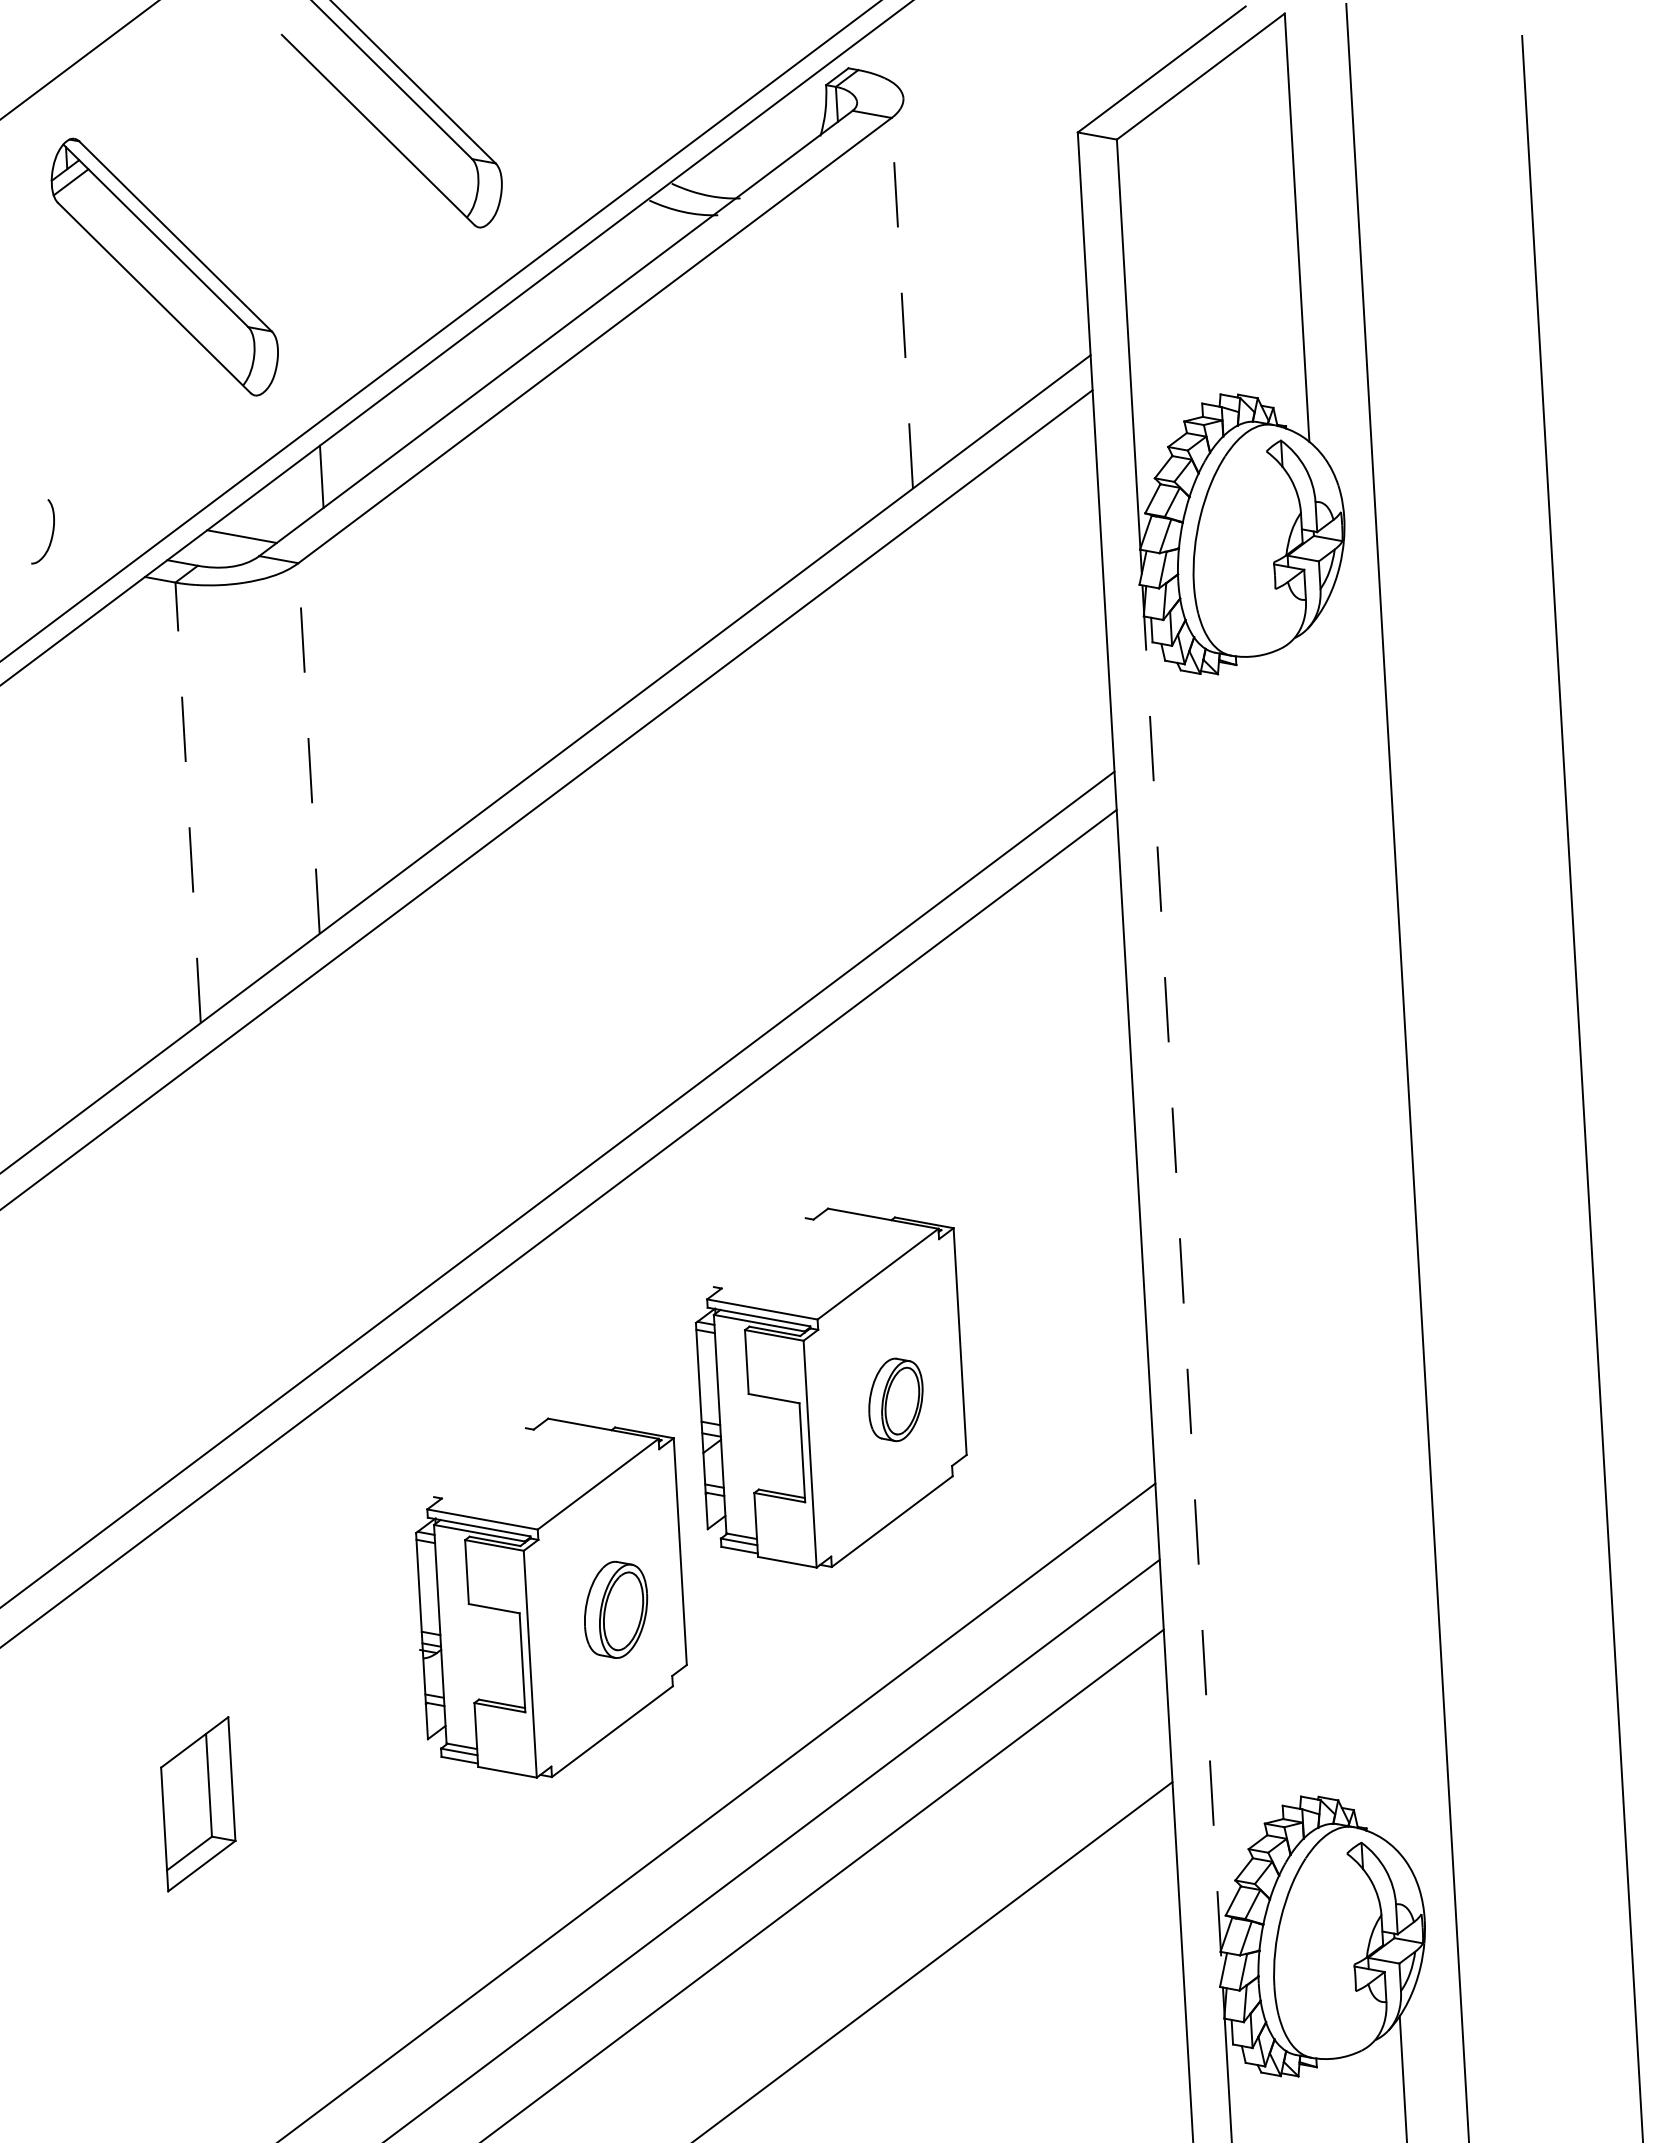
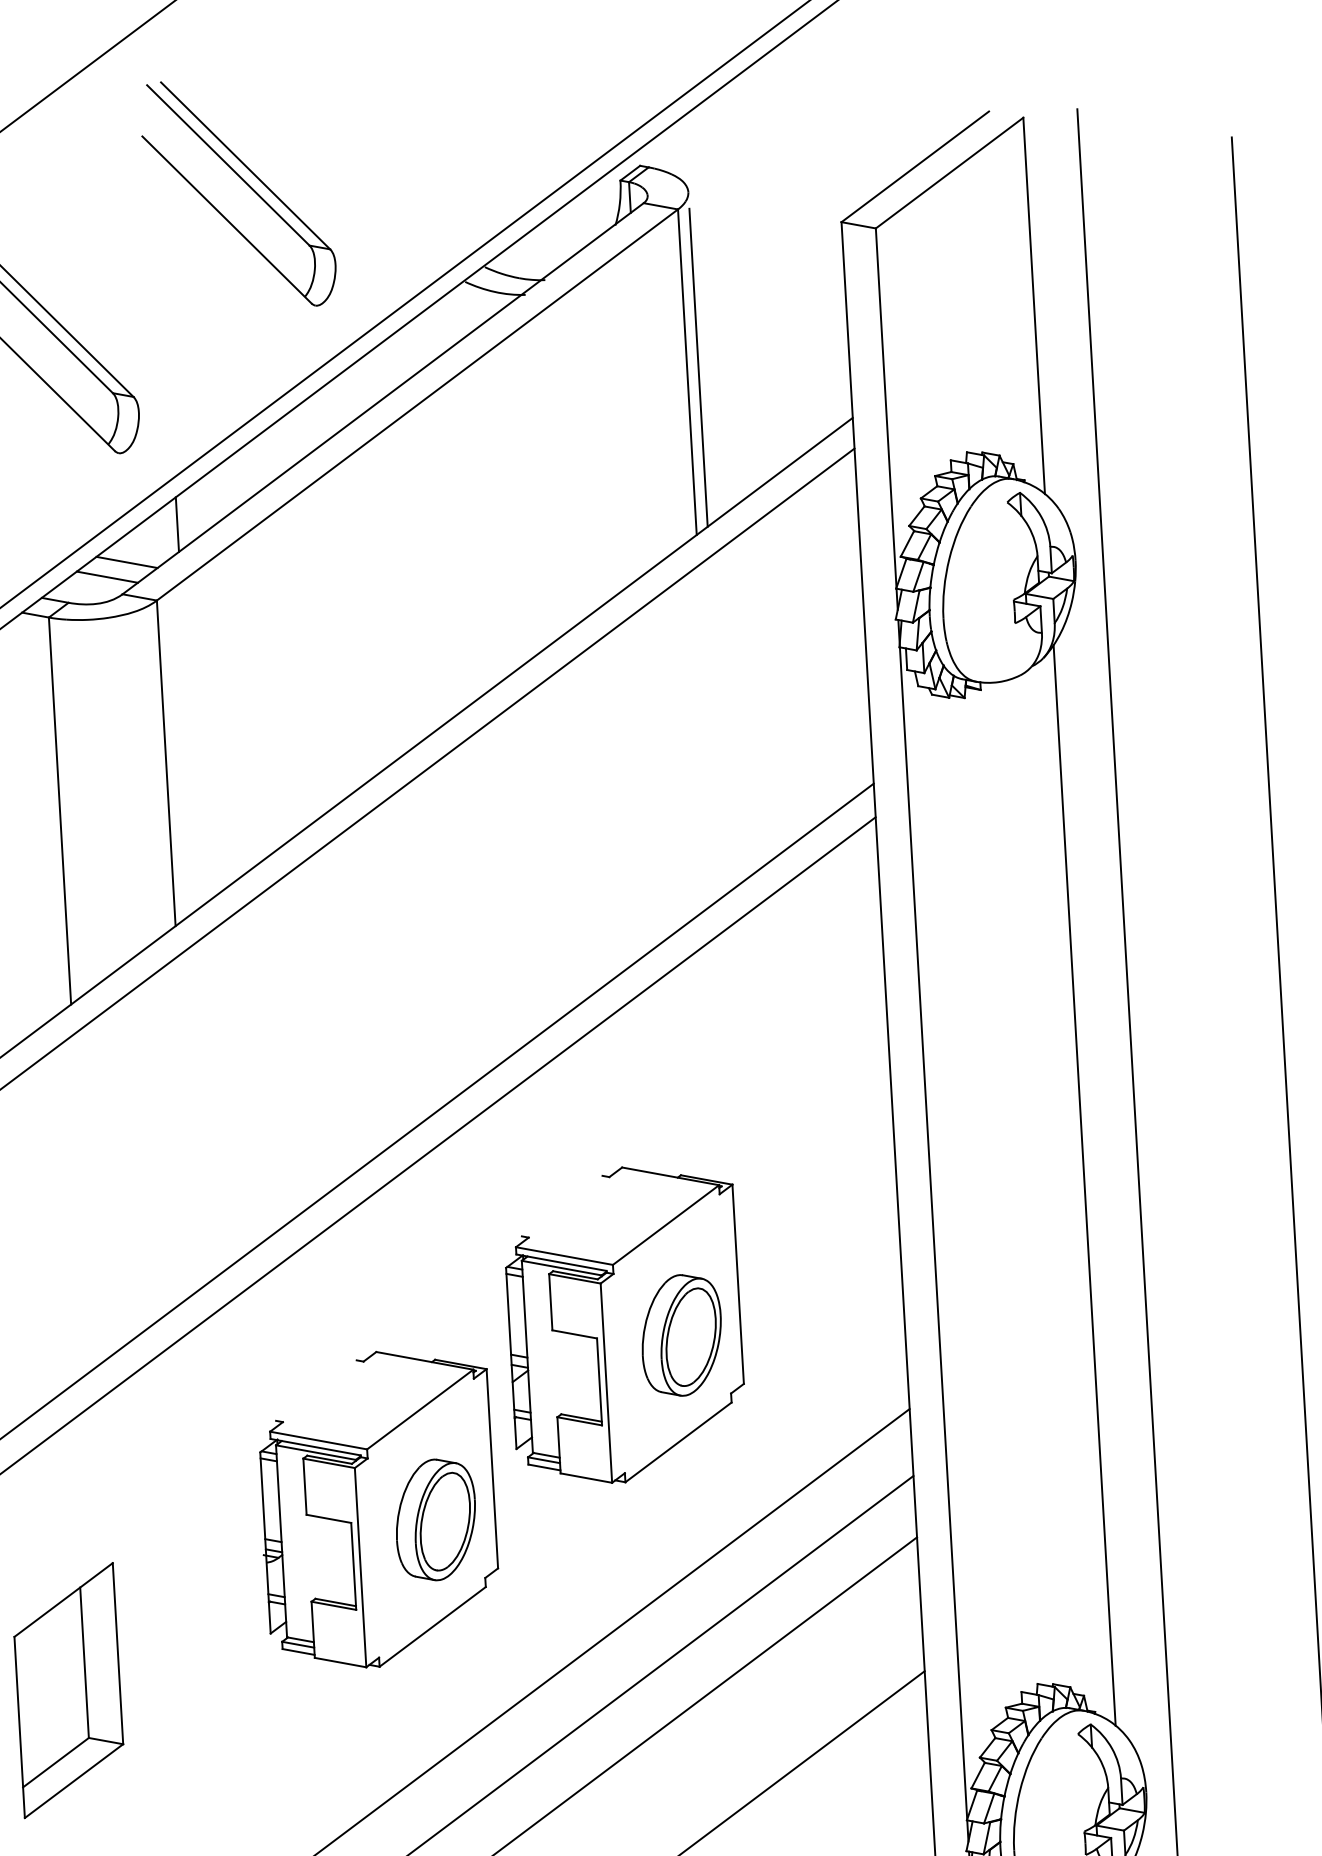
line: (914, 298) -> (698, 368), added
line: (902, 303) -> (687, 372), dashed -> solid
line: (264, 519) -> (127, 562), added
line: (309, 748) -> (166, 763), dashed -> solid
line: (188, 802) -> (60, 810), dashed -> solid
line: (1354, 1228) -> (1084, 1184), added
line: (1182, 1281) -> (933, 1231), dashed -> solid
part: (895, 1399) -> (681, 1335), size x1.67
part: (615, 1609) -> (435, 1519), size x1.43
part: (198, 1804) -> (69, 1690), size x1.67

